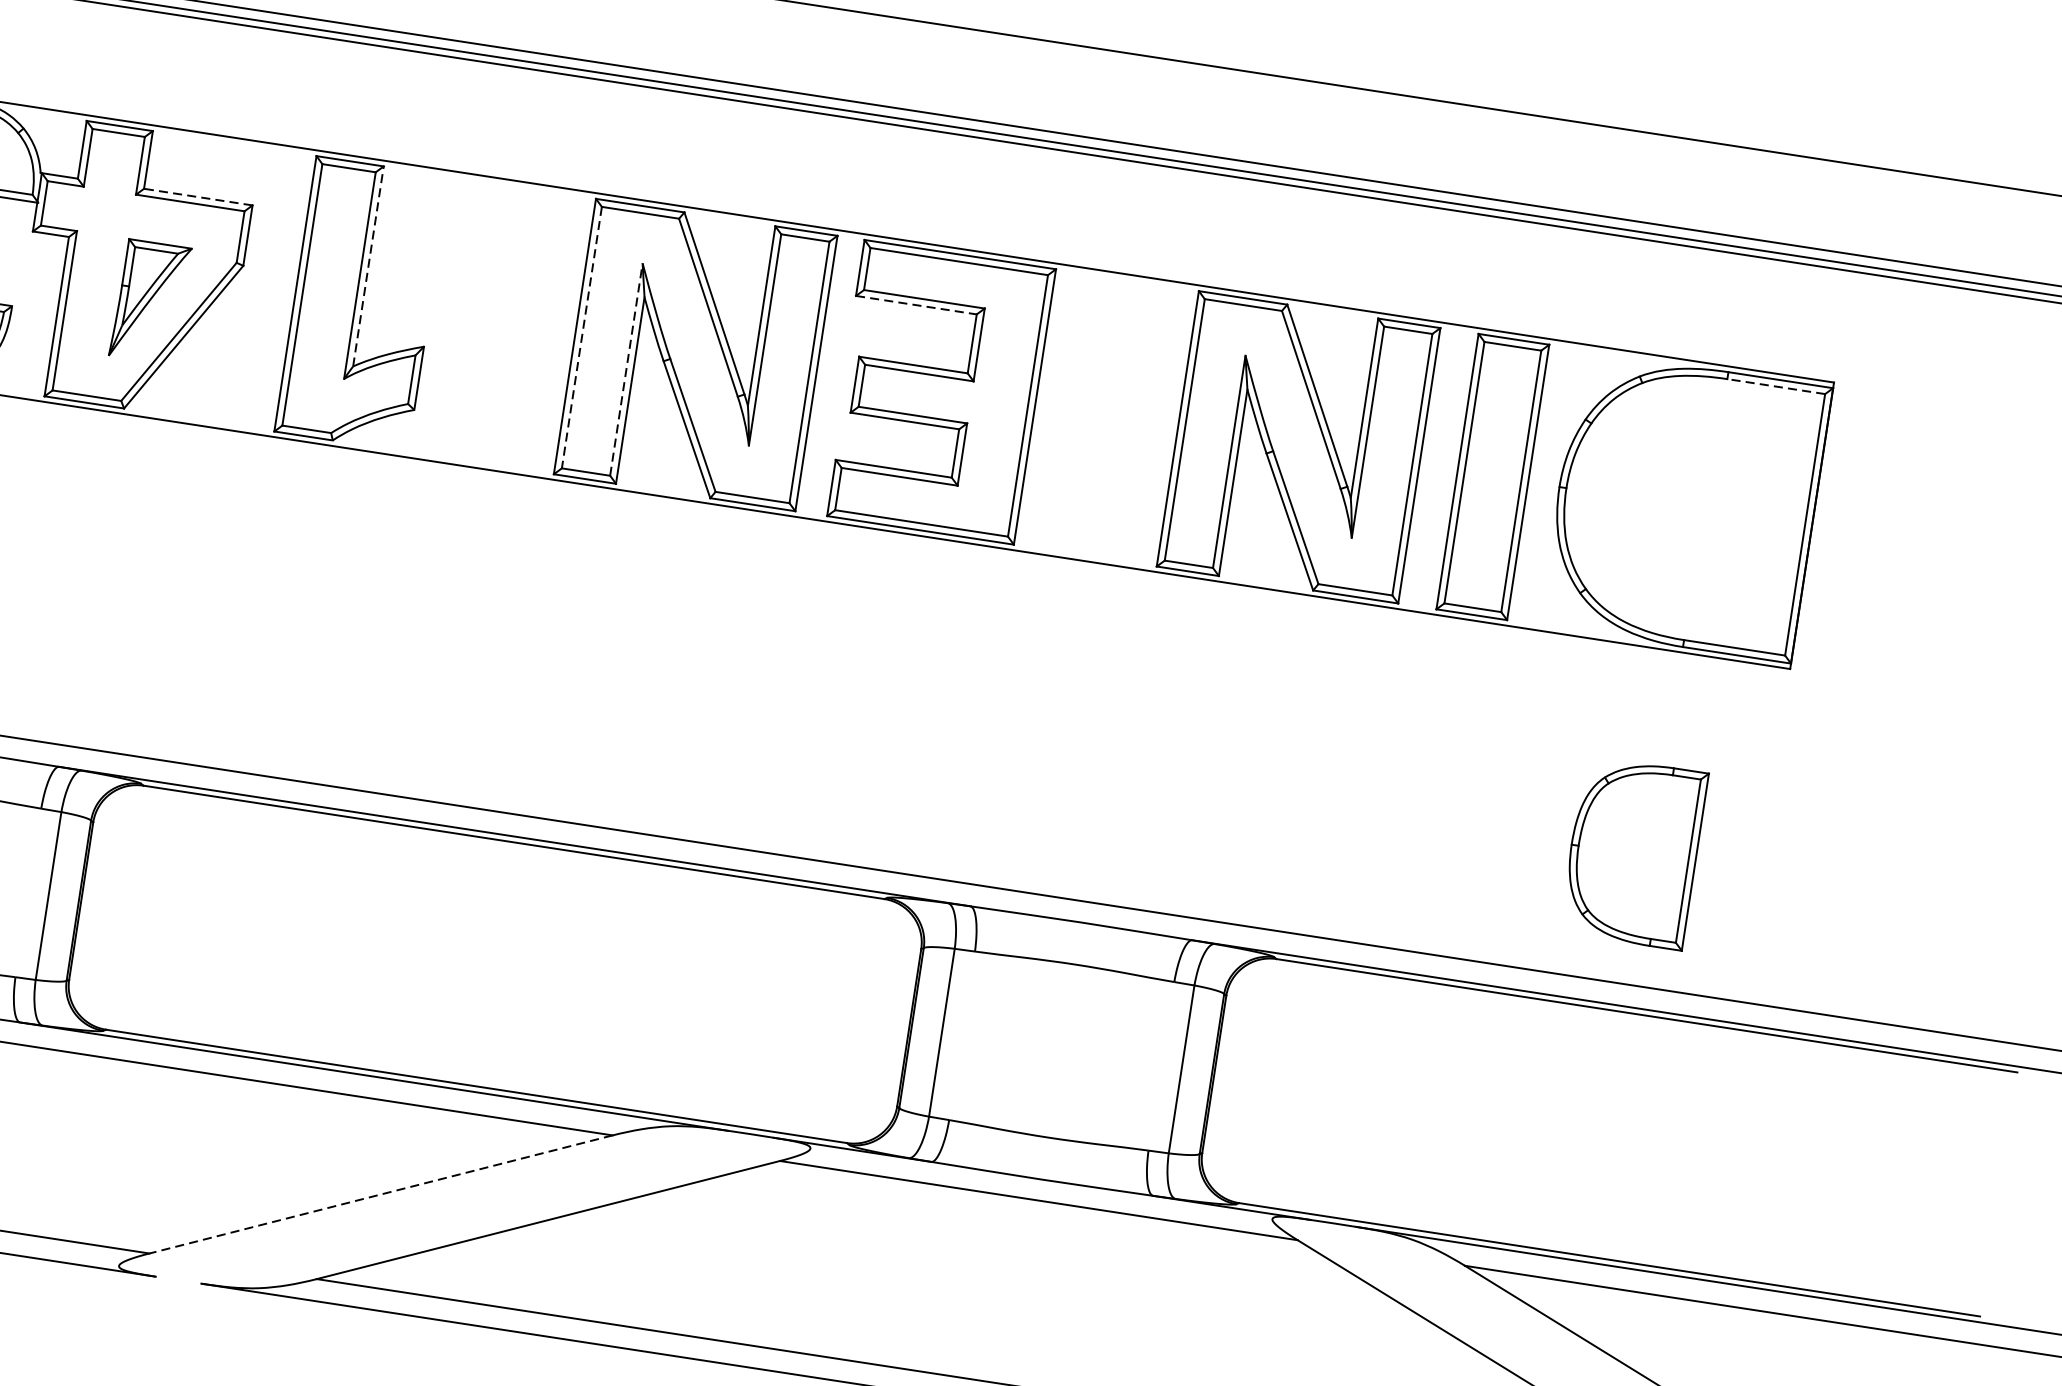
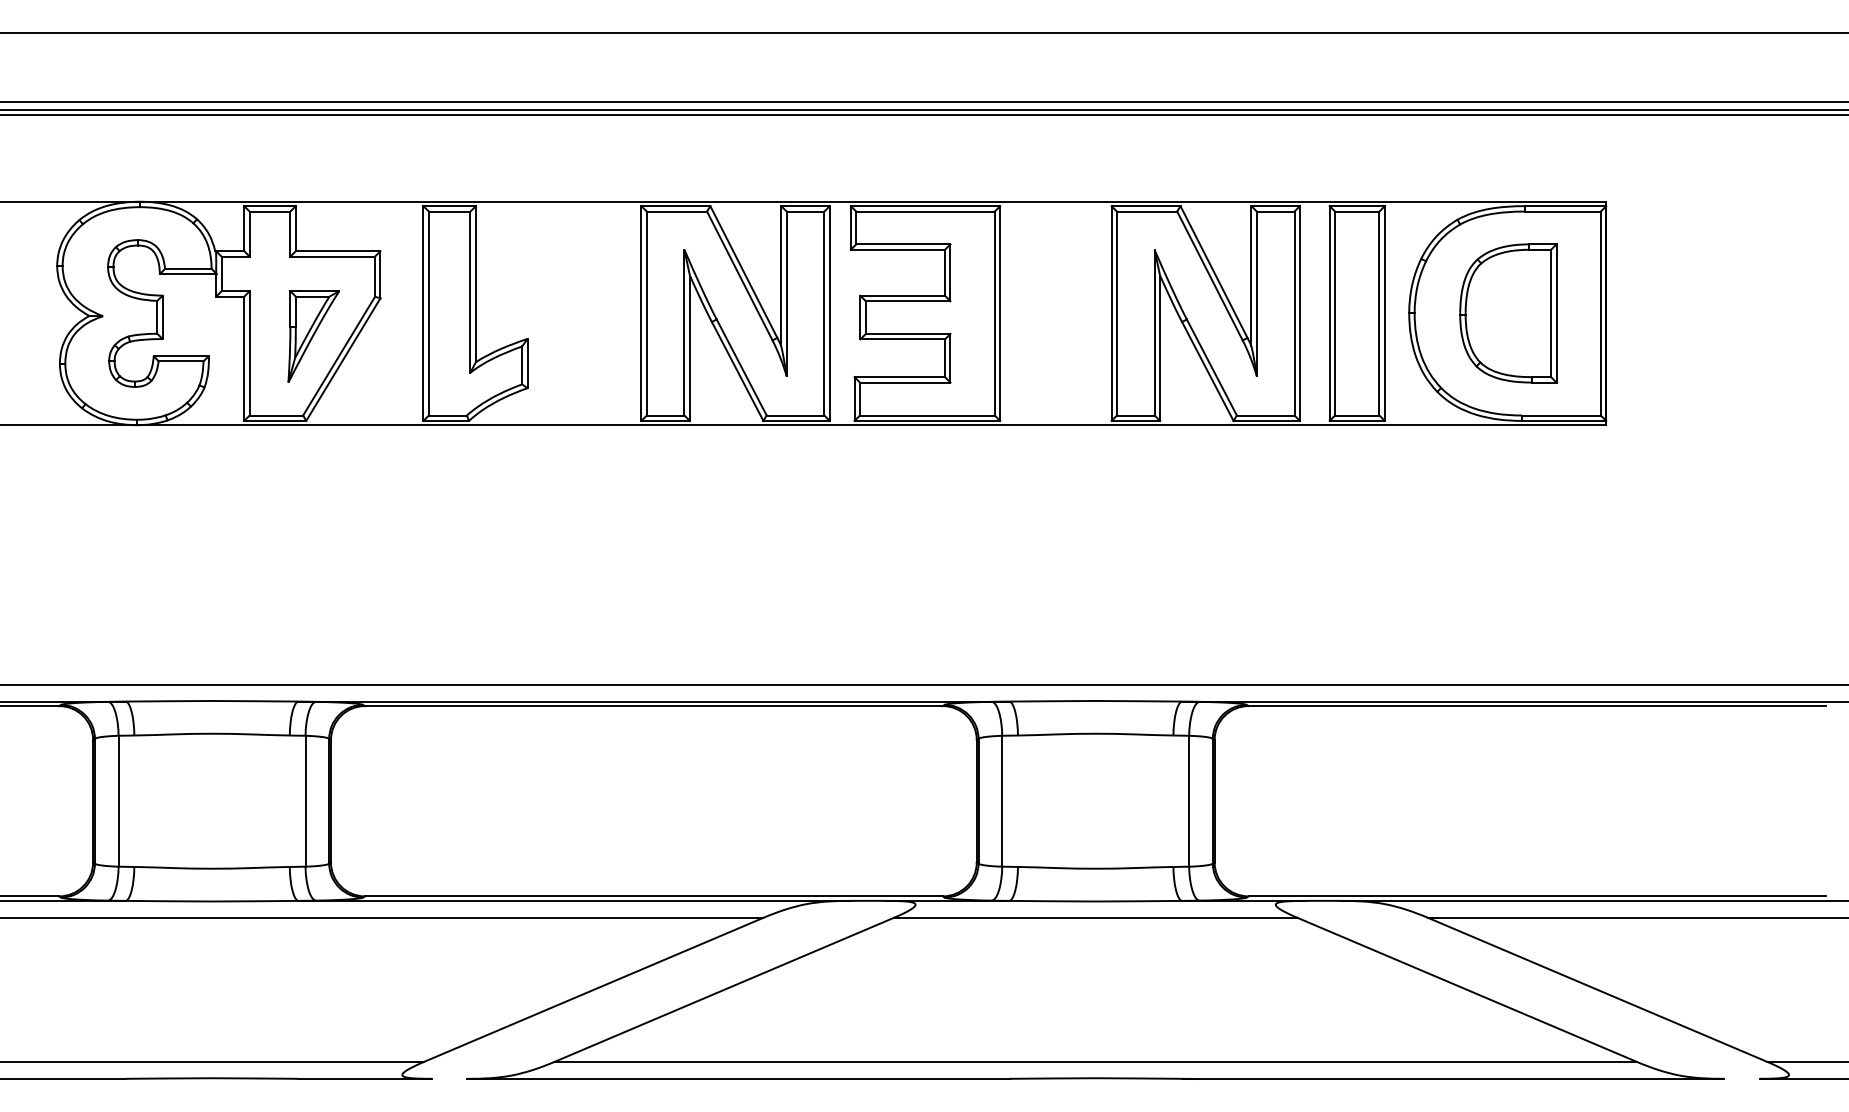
line: (197, 197) -> (337, 251), dashed -> solid
line: (368, 265) -> (475, 283), dashed -> solid
line: (917, 304) -> (898, 249), dashed -> solid
line: (581, 337) -> (646, 313), dashed -> solid
line: (626, 369) -> (684, 332), dashed -> solid
line: (1776, 386) -> (1562, 211), dashed -> solid
part: (1633, 852) -> (1508, 313), moved
line: (380, 1195) -> (593, 990), dashed -> solid

